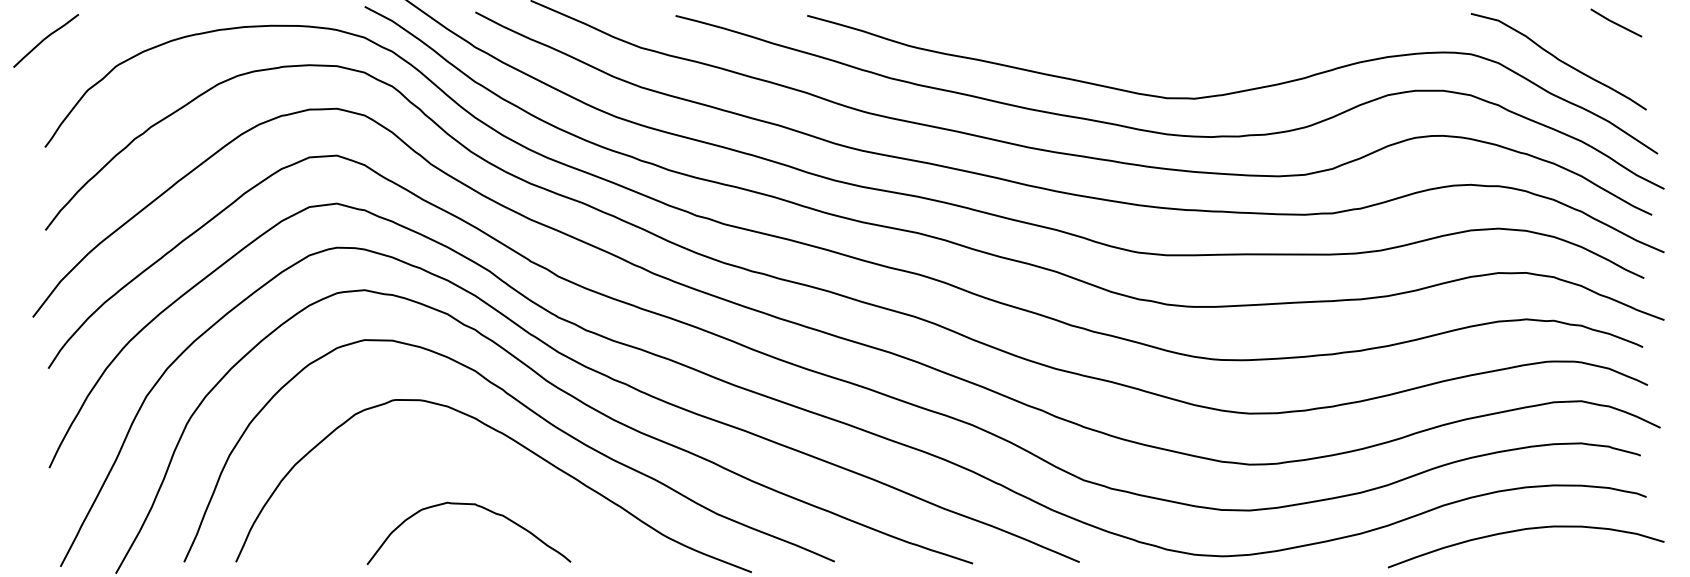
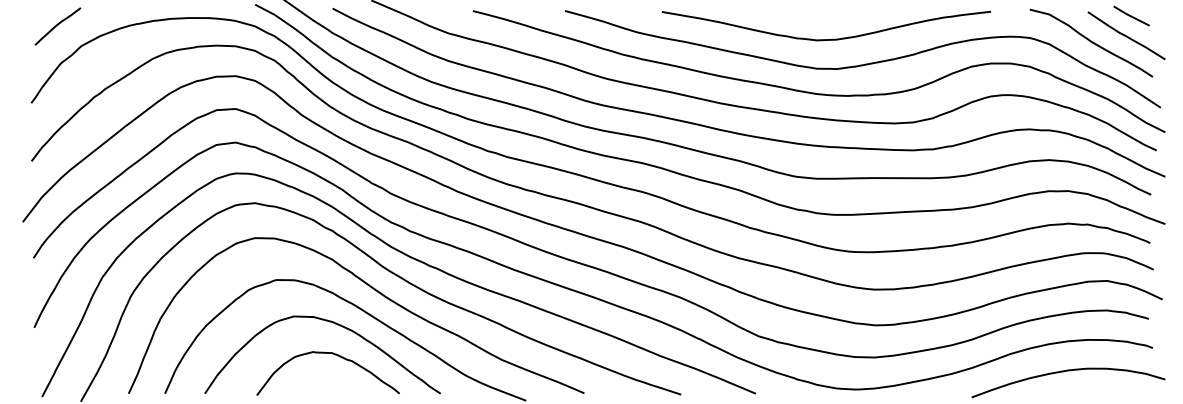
curve: (45, 39) -> (57, 25), moved
curve: (1608, 50) -> (1126, 35), added
curve: (1180, 56) -> (826, 39), added
curve: (482, 464) -> (337, 325), added

